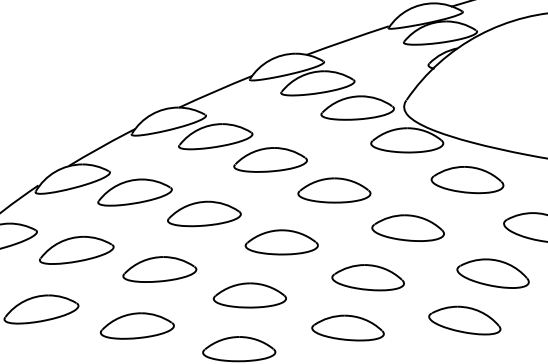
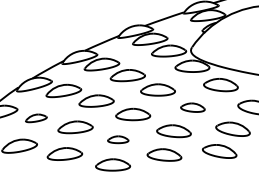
part: (407, 227) -> (192, 107), size x0.7
part: (77, 250) -> (36, 118), size x0.6
part: (250, 295) -> (118, 139), size x0.6

